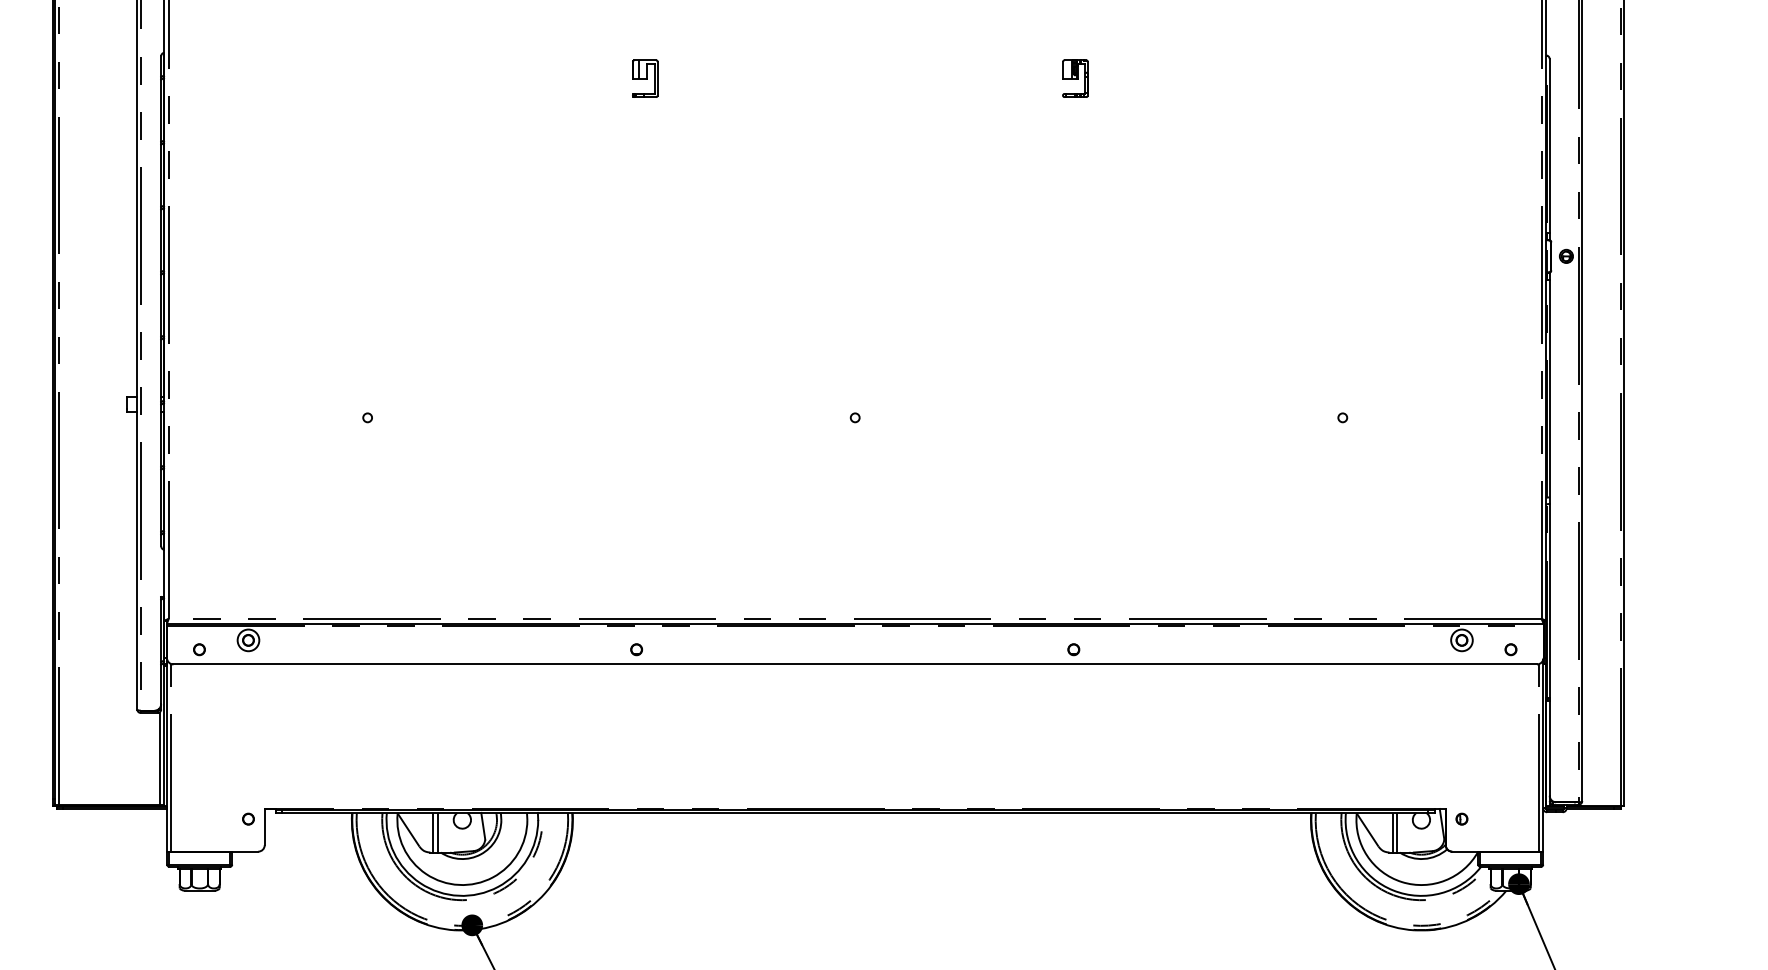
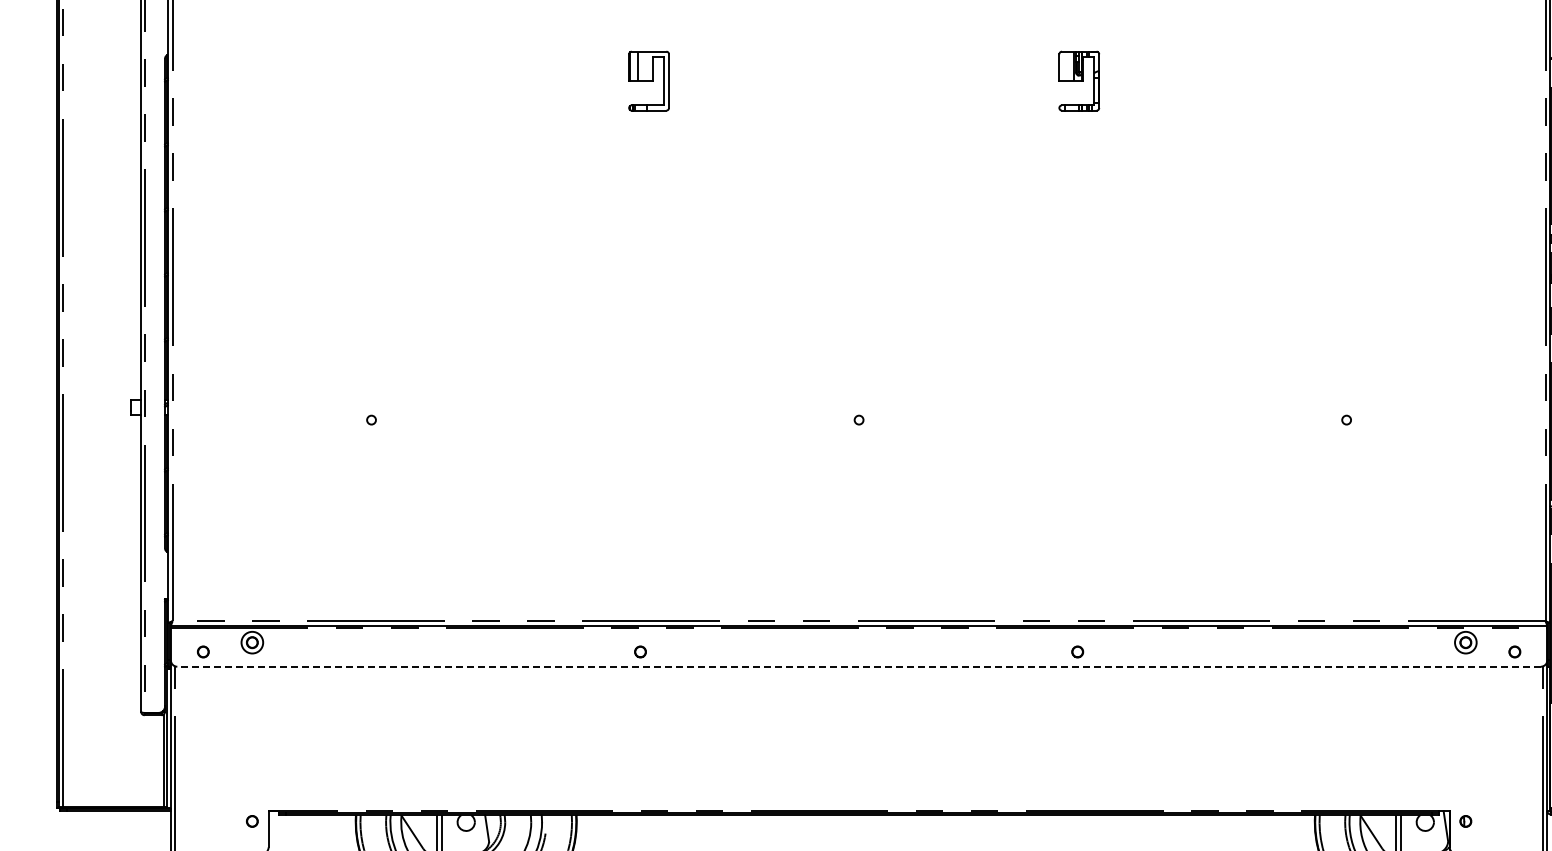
part: (645, 78) -> (649, 80), size x1.6
part: (1075, 78) -> (1079, 80), size x1.6
line: (855, 664) -> (859, 666), solid -> dashed

